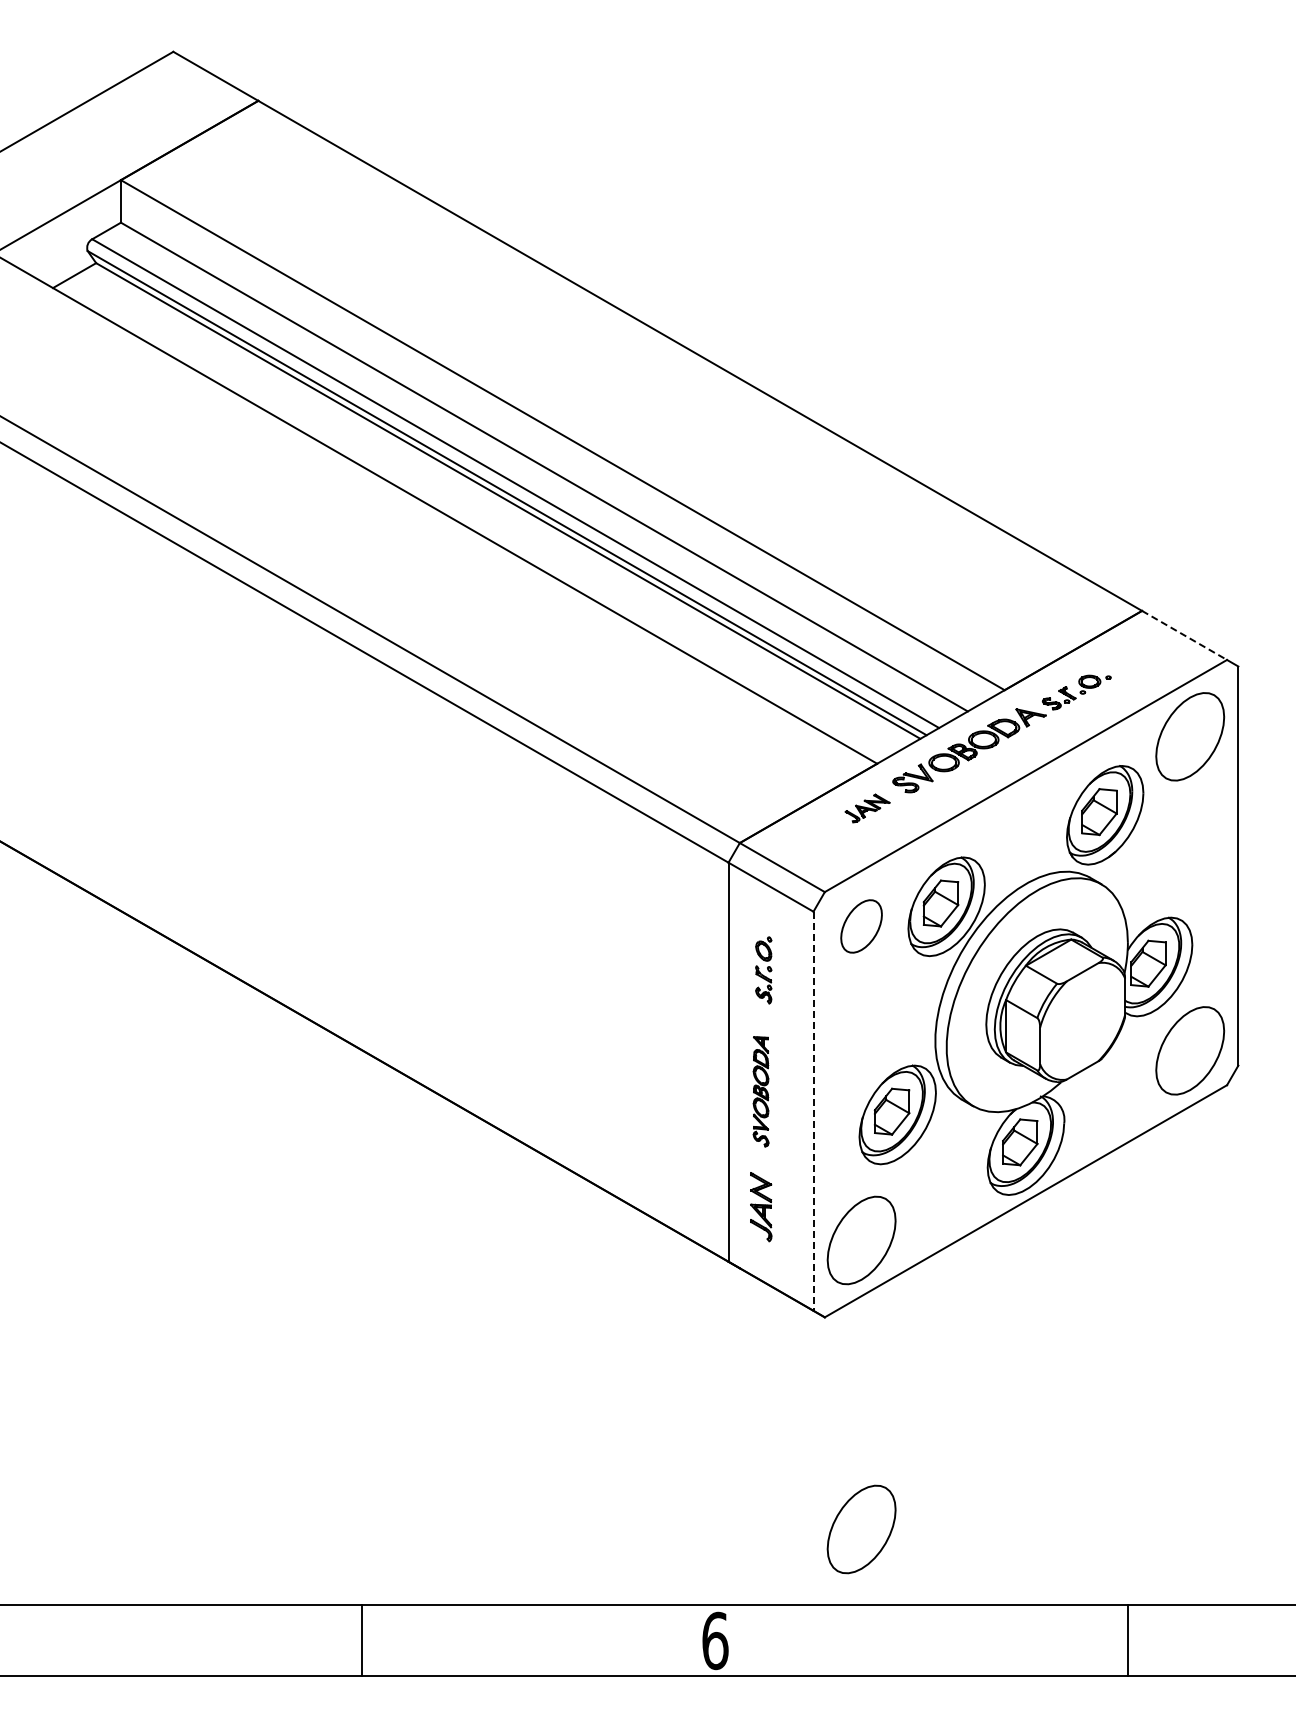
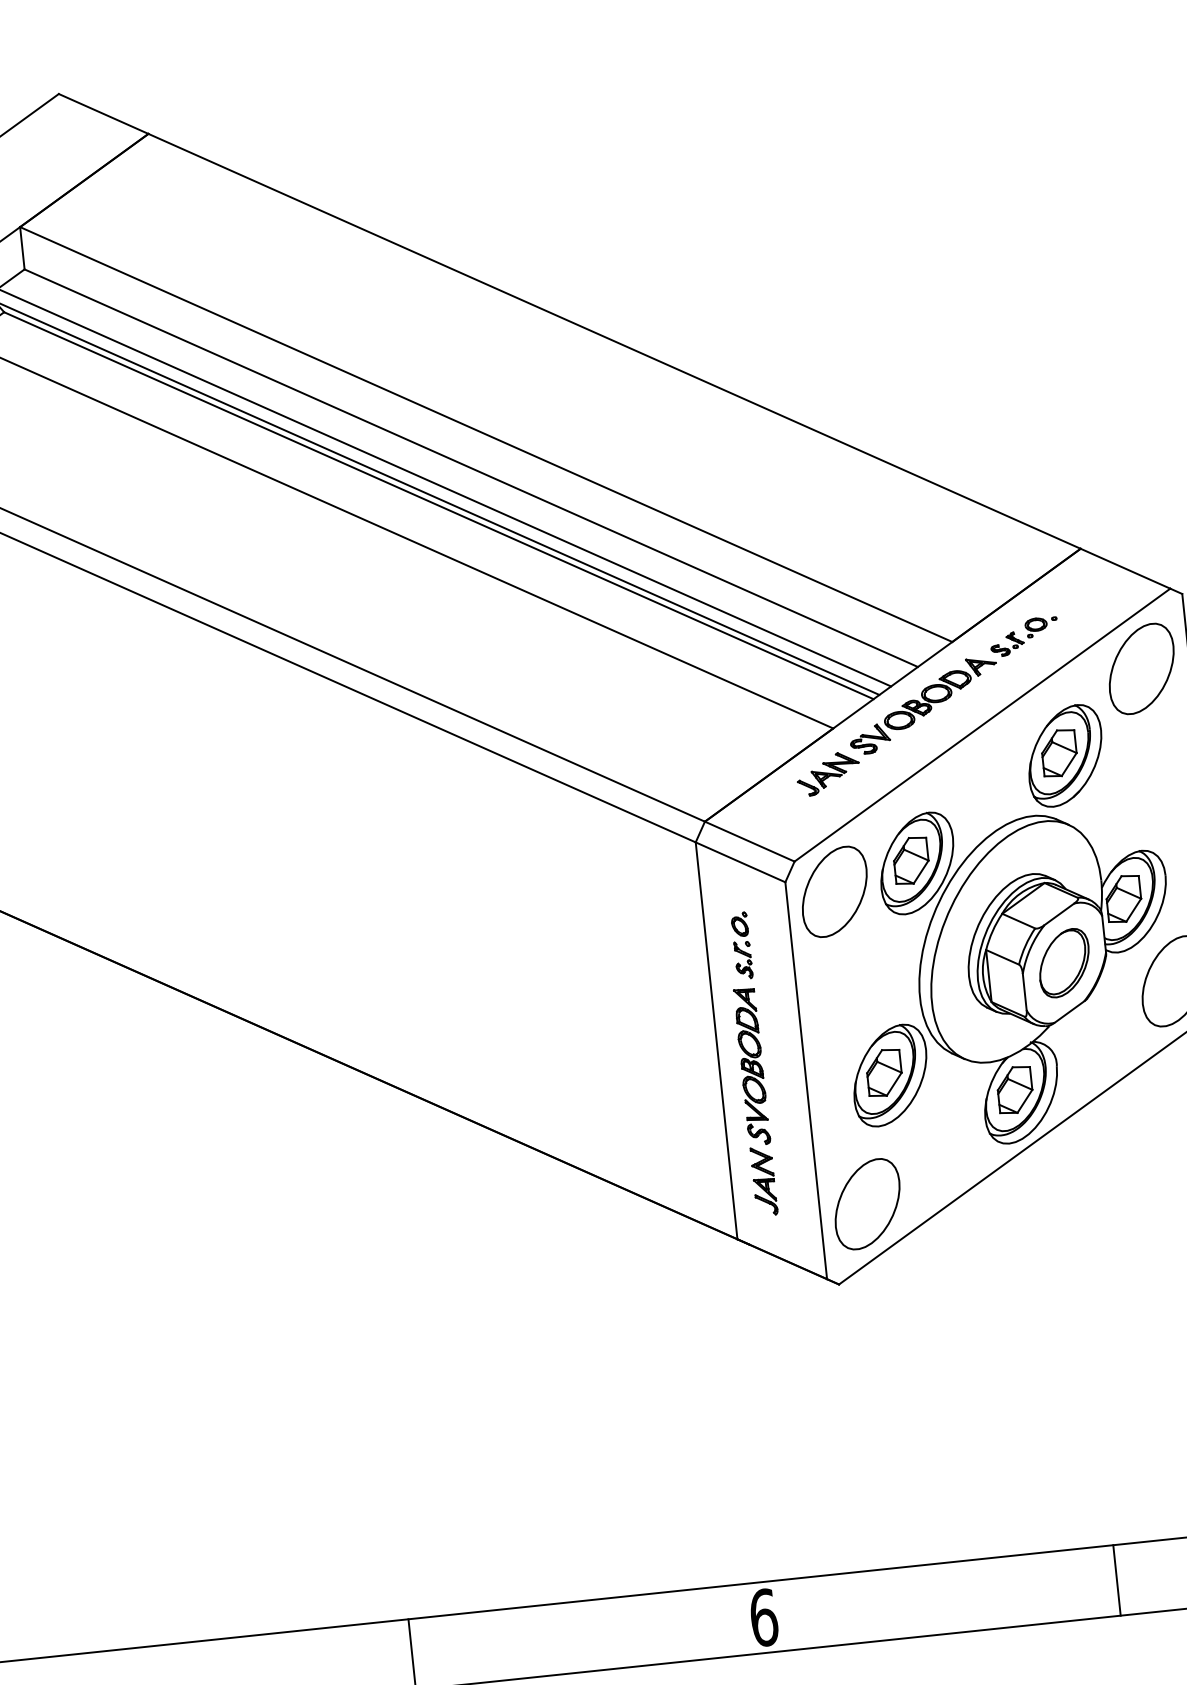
line: (1184, 635) -> (1125, 568), dashed -> solid
part: (867, 808) -> (828, 773), size x1.43
part: (861, 926) -> (834, 891), size x1.67
part: (1082, 1021) -> (1064, 963), added
part: (760, 1091) -> (751, 1066), size x1.43
line: (813, 1111) -> (806, 1080), dashed -> solid
part: (861, 1529) -> (897, 1491), removed
line: (1128, 1640) -> (1117, 1580), moved

